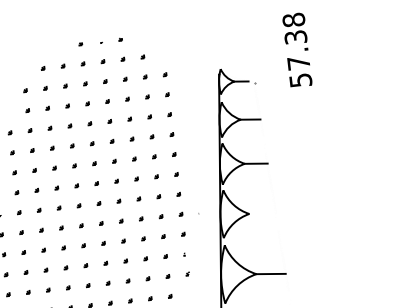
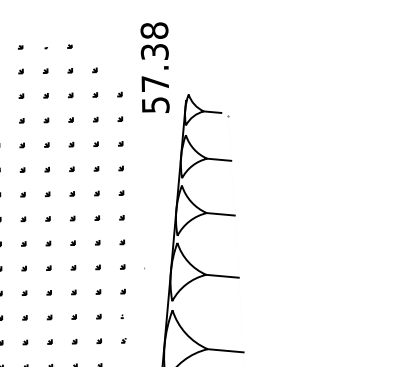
text: (297, 49) -> (155, 67), moved
line: (262, 213) -> (222, 275), added

